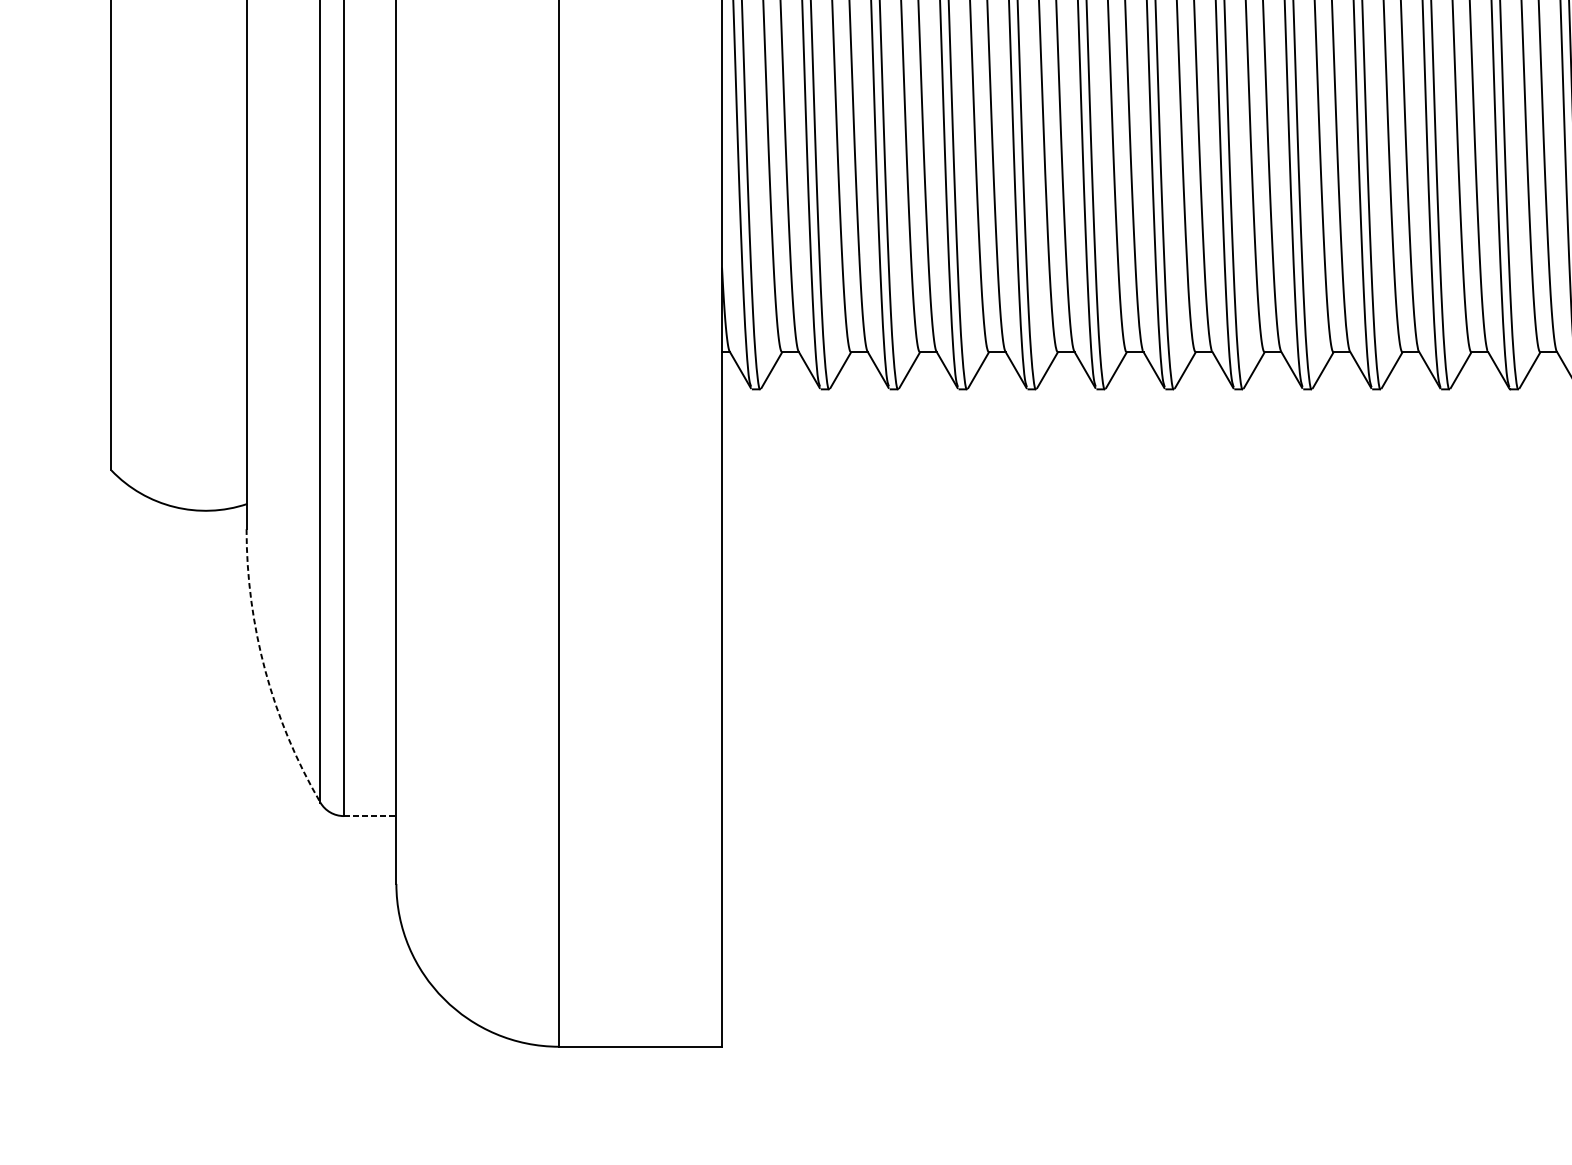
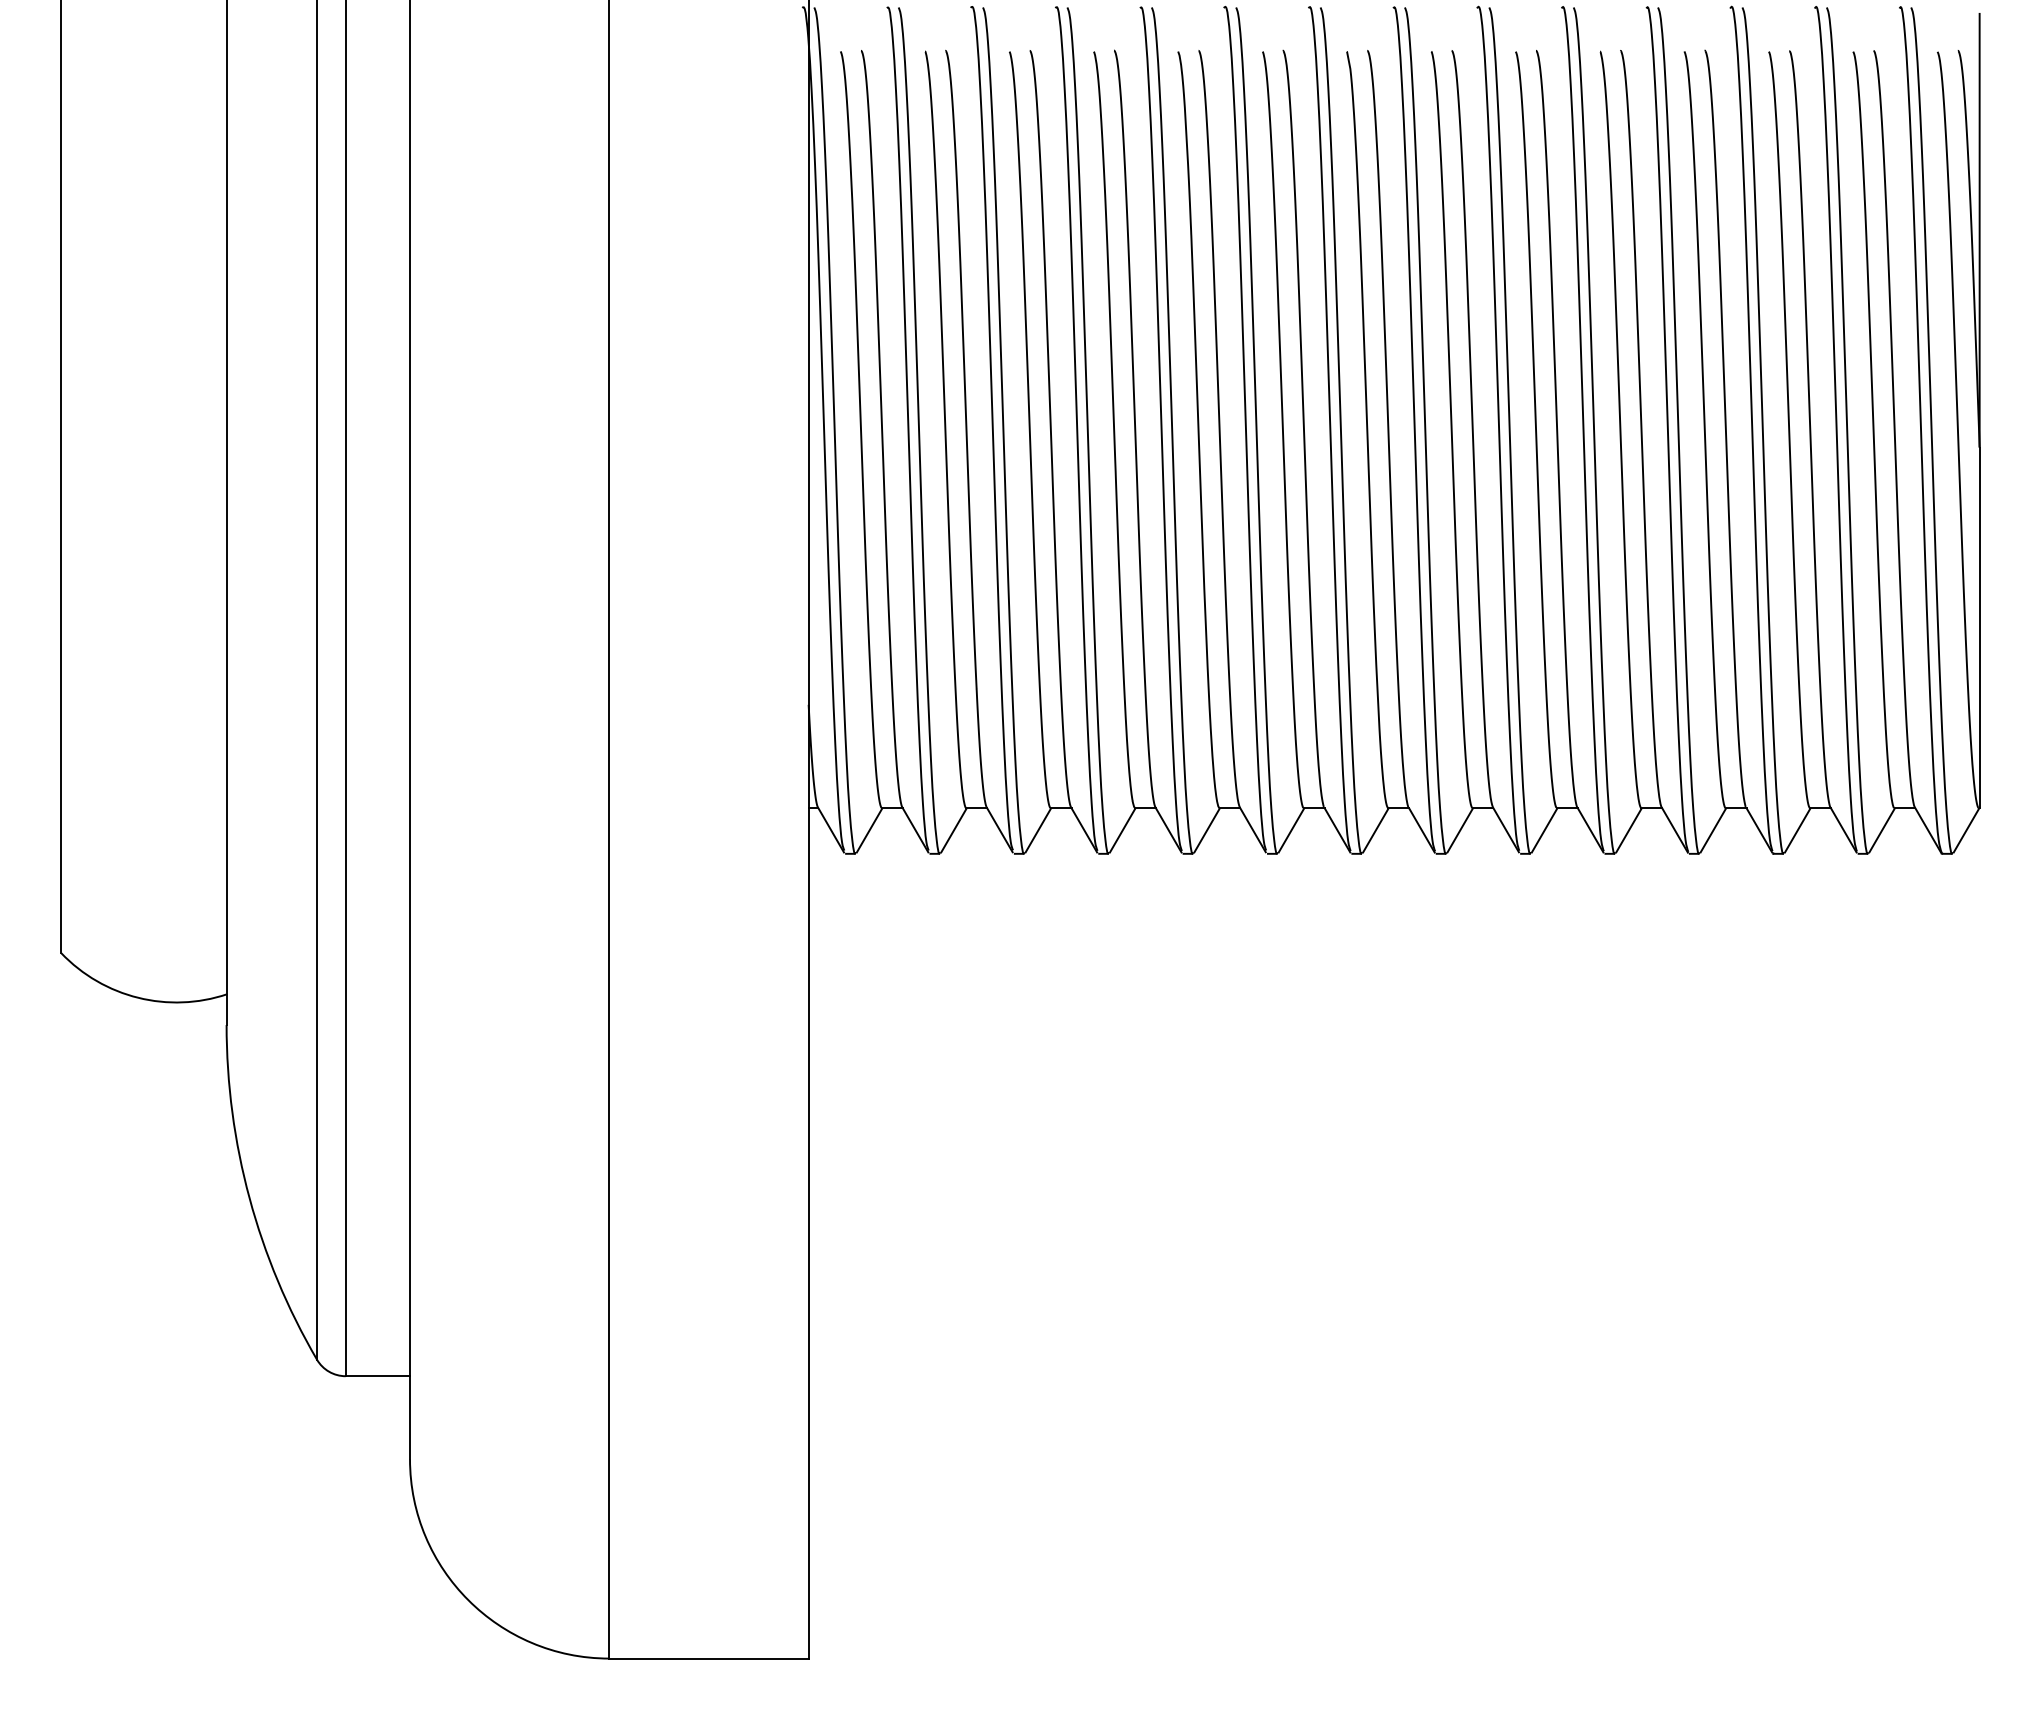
arc: (265, 670) -> (249, 1198), dashed -> solid
line: (370, 816) -> (378, 1376), dashed -> solid

